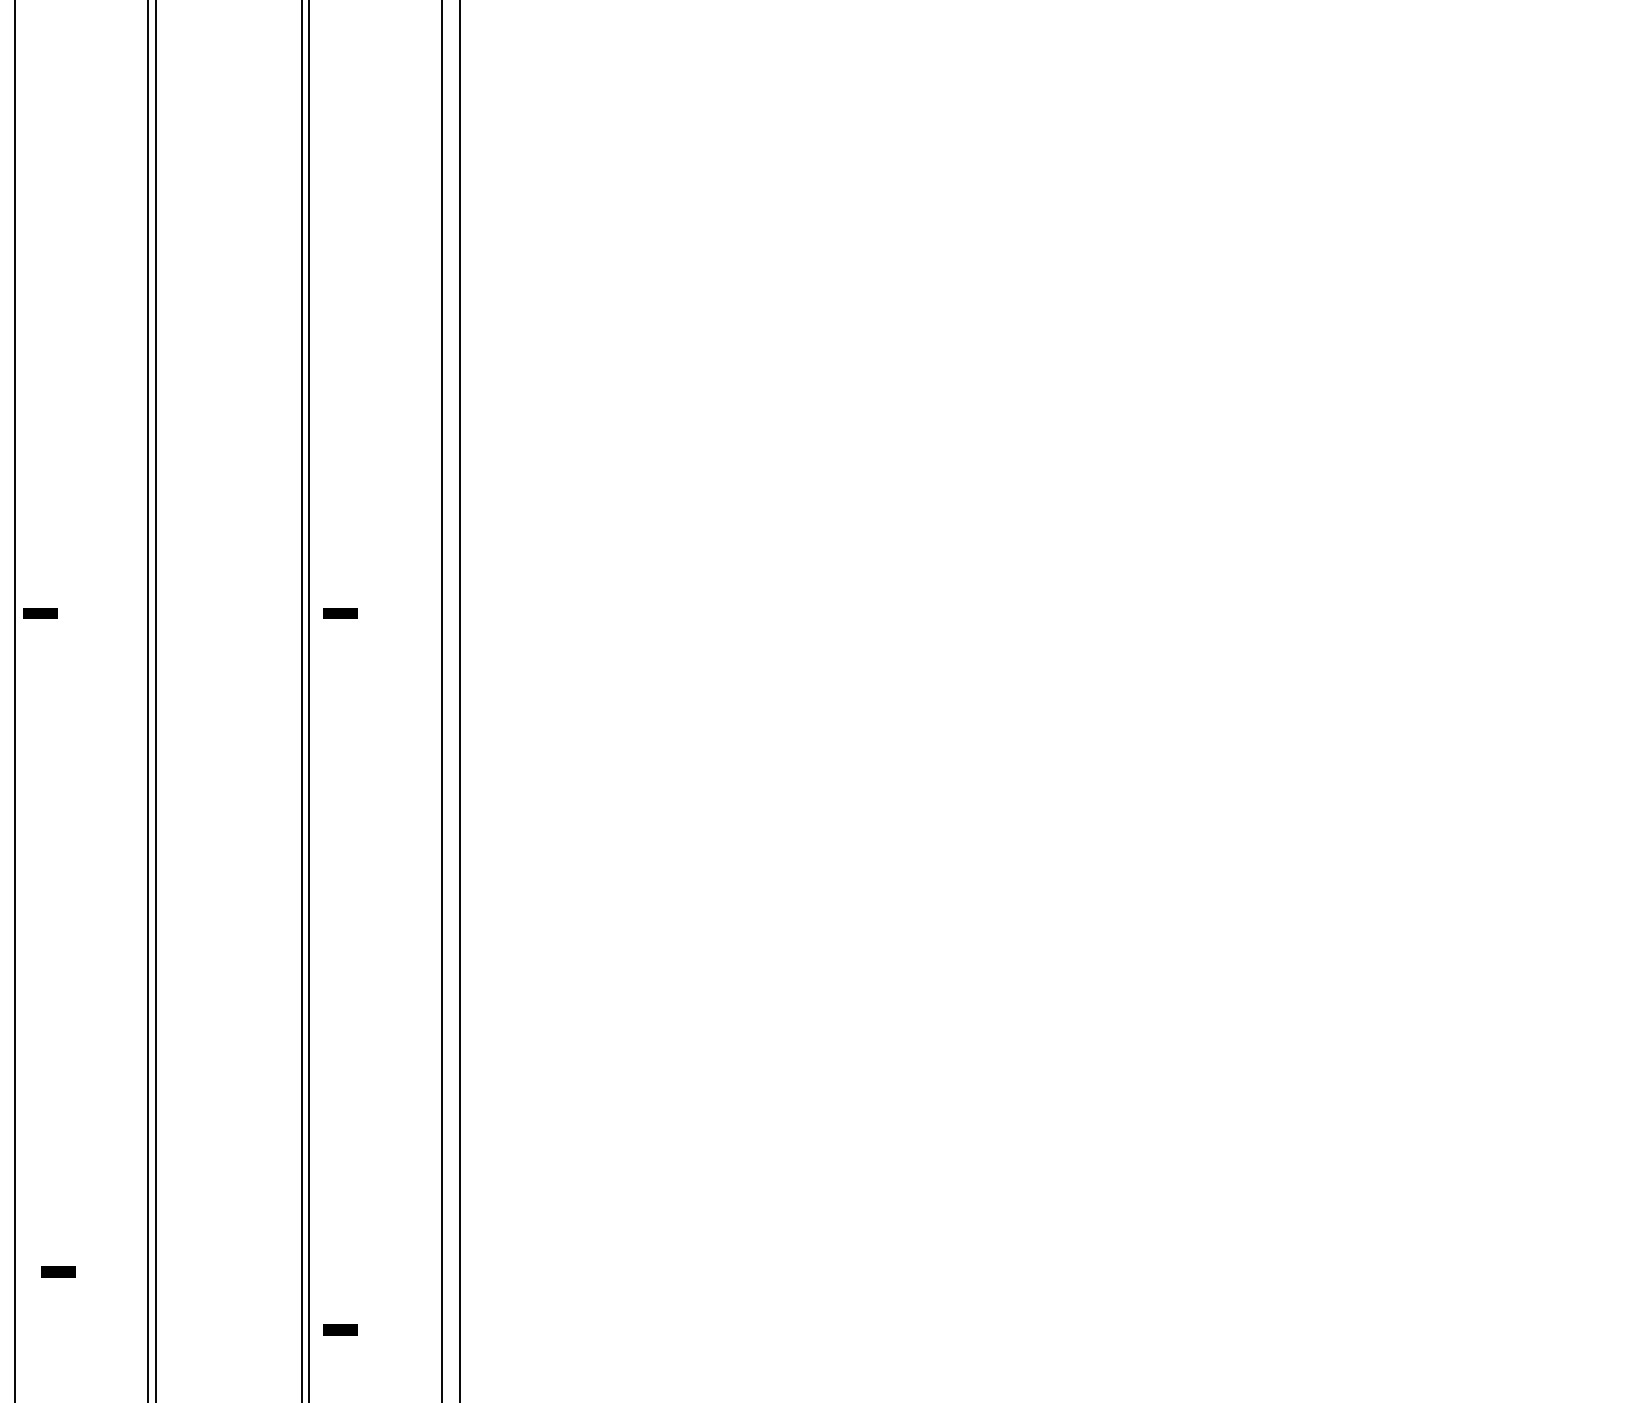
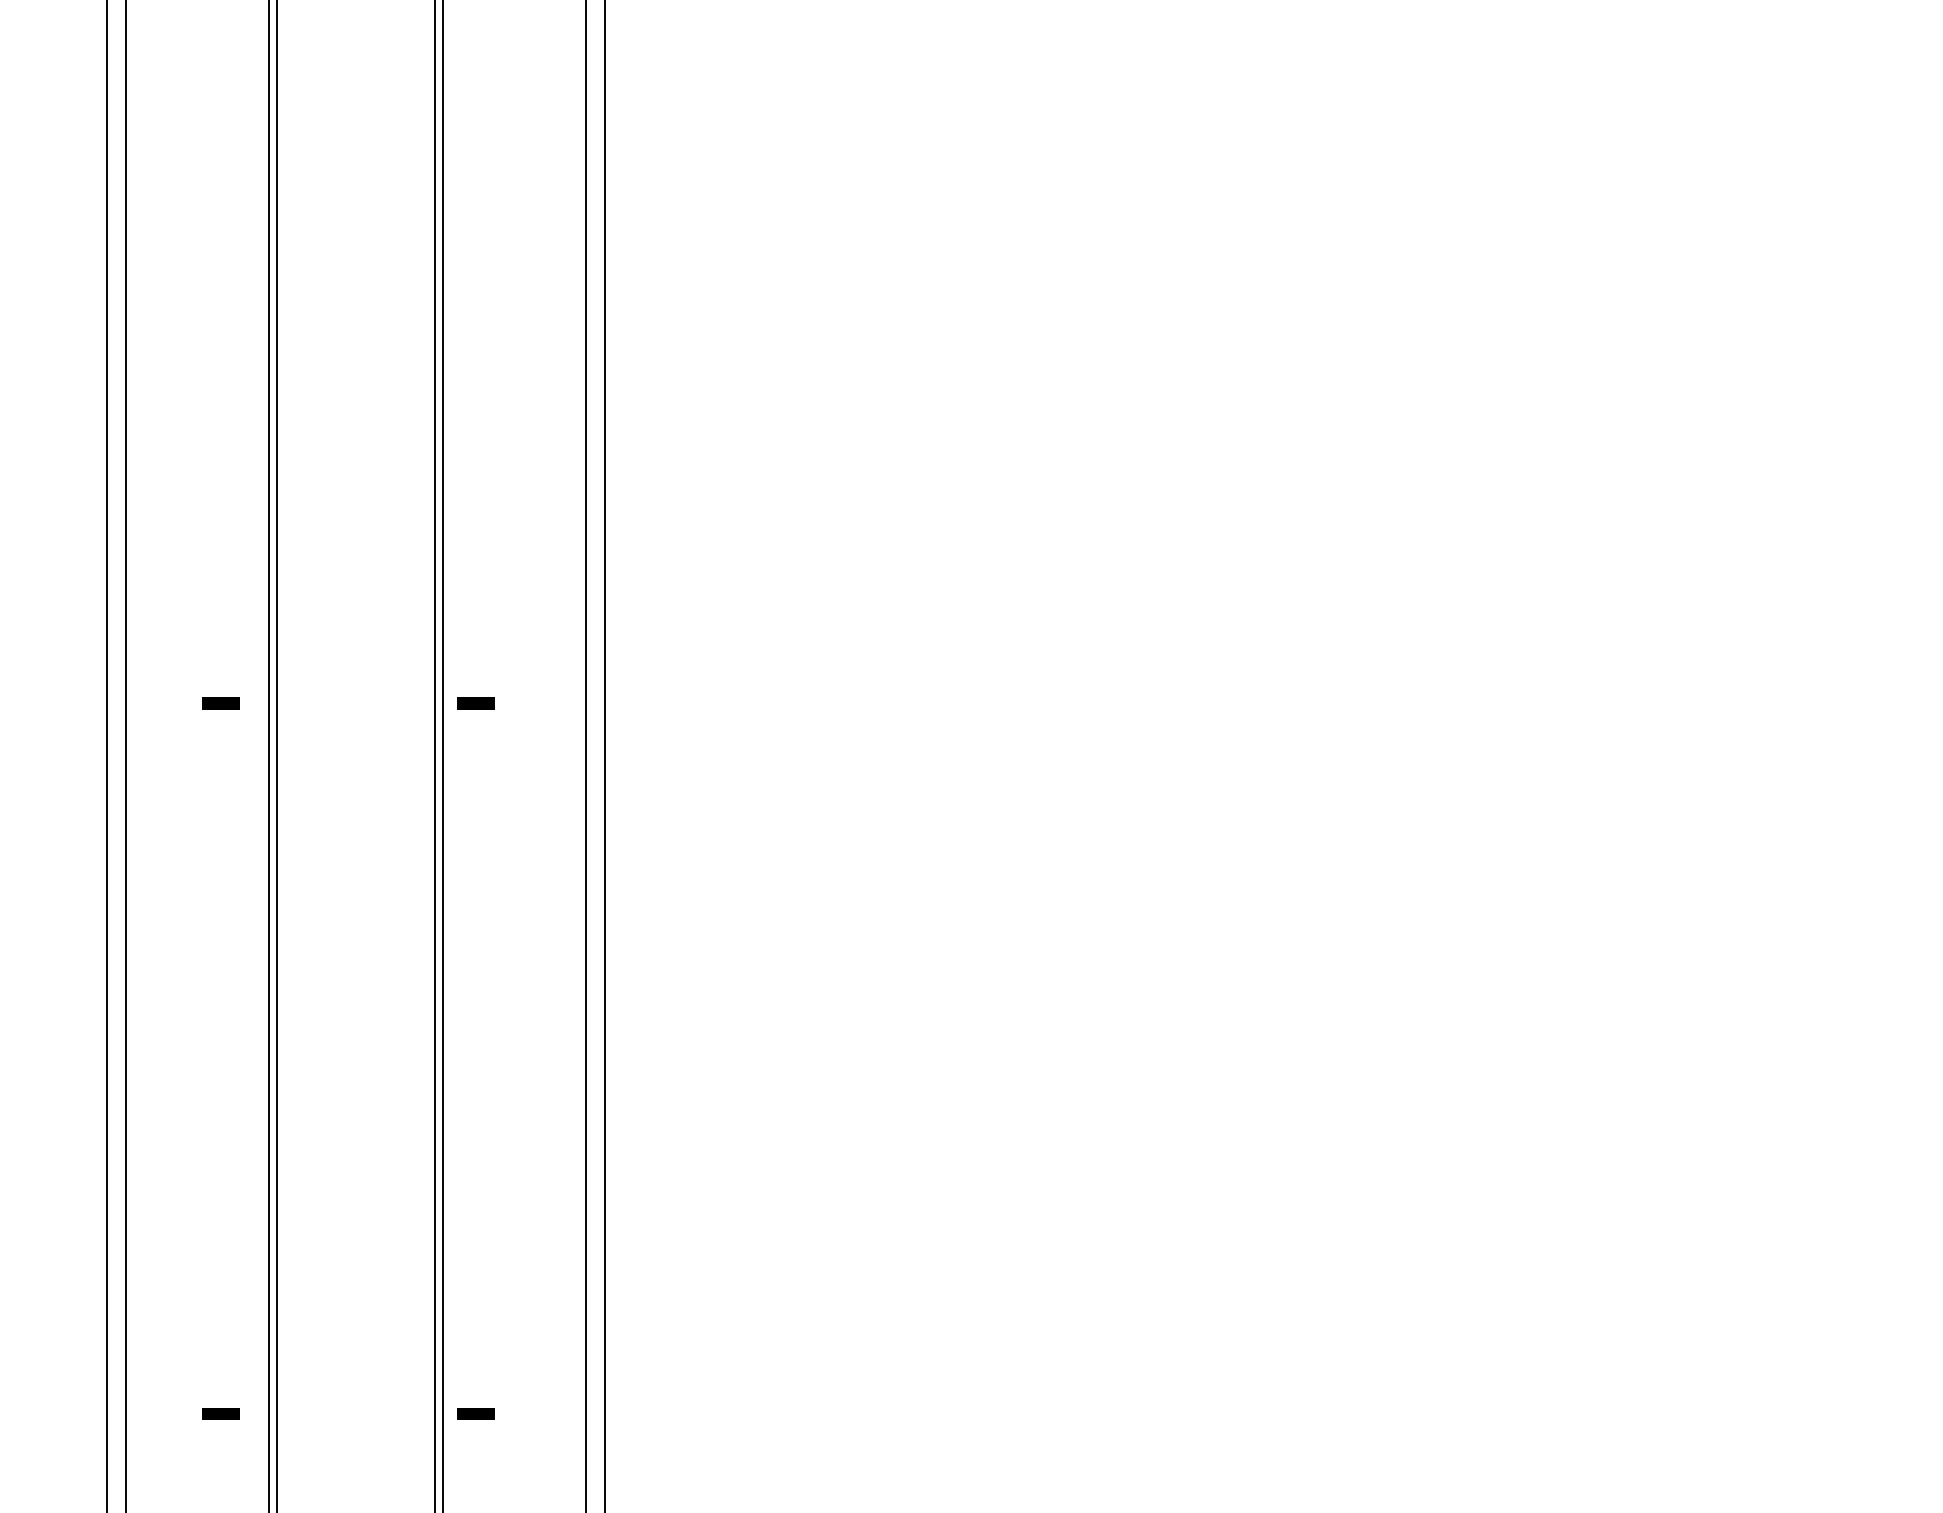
line: (39, 613) -> (220, 703), moved
line: (57, 1271) -> (220, 1413), moved
line: (339, 1329) -> (475, 1413), moved

